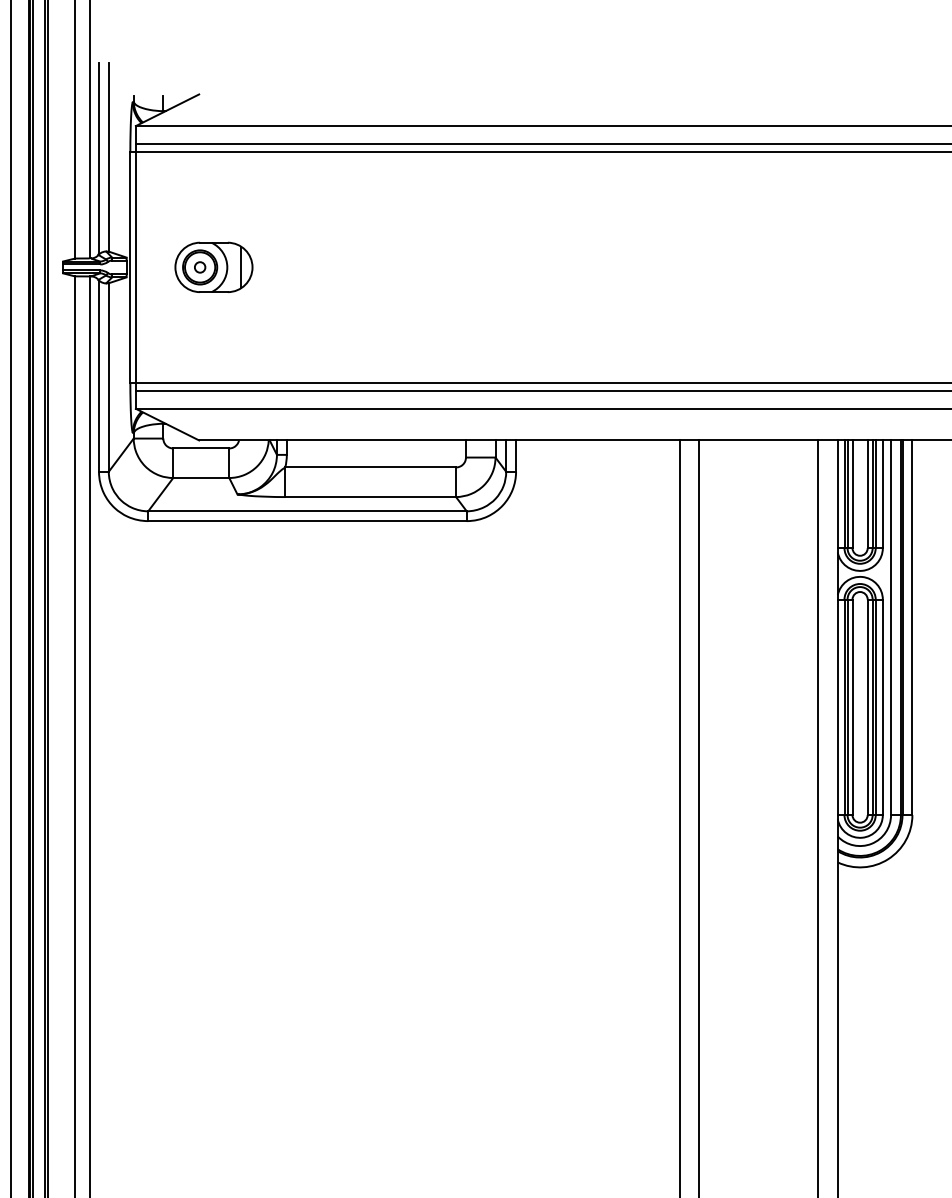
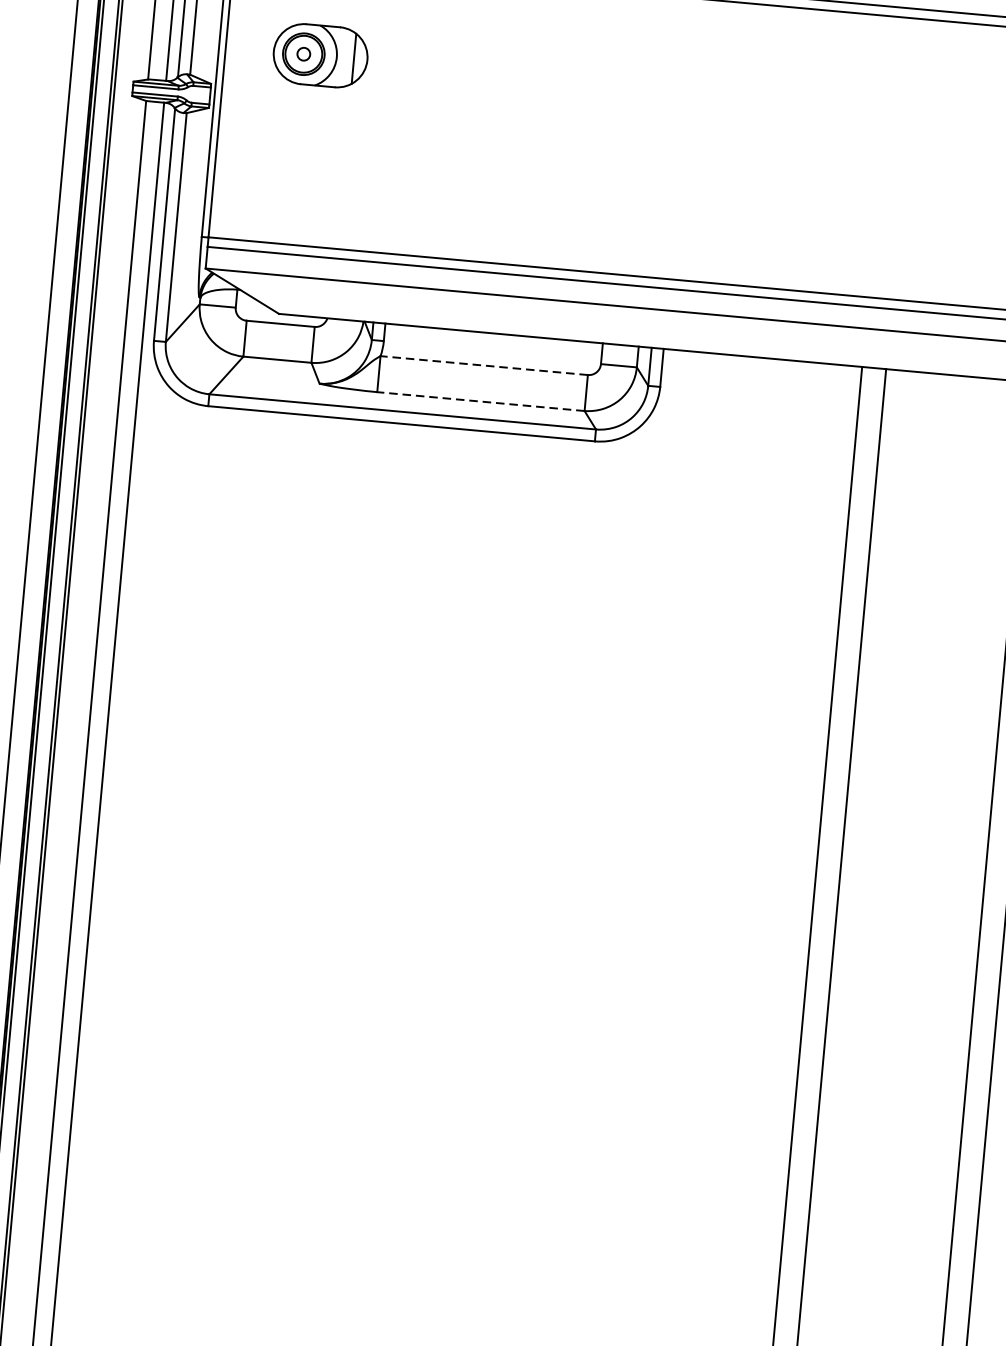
part: (213, 266) -> (320, 54), moved
line: (370, 467) -> (483, 365), solid -> dashed
line: (370, 497) -> (480, 402), solid -> dashed

